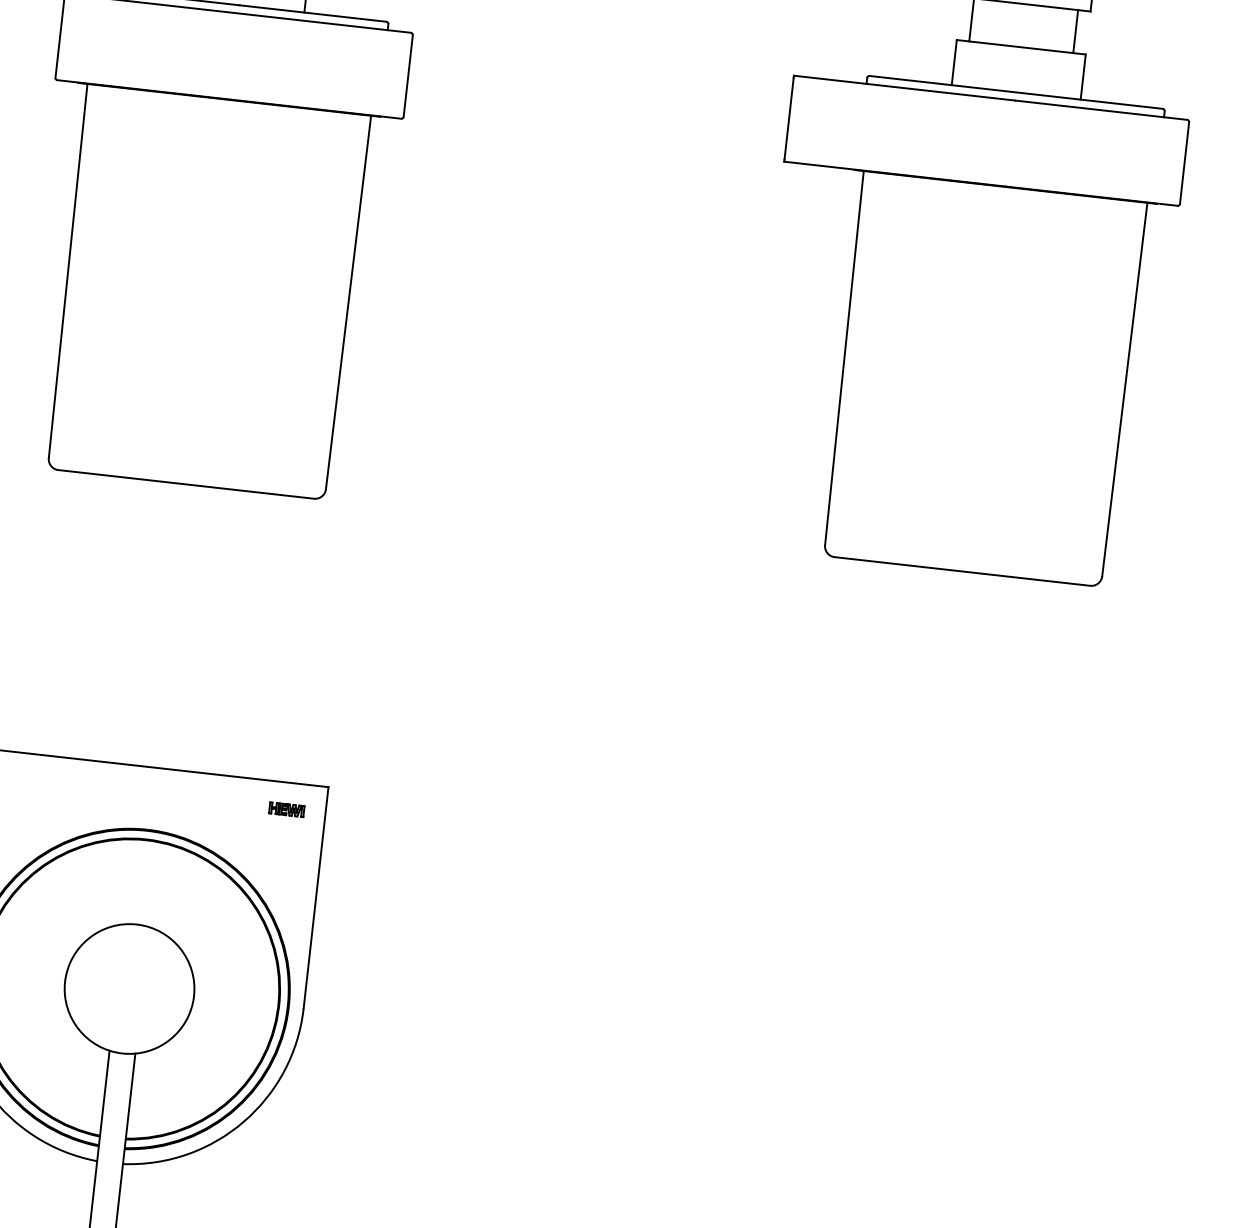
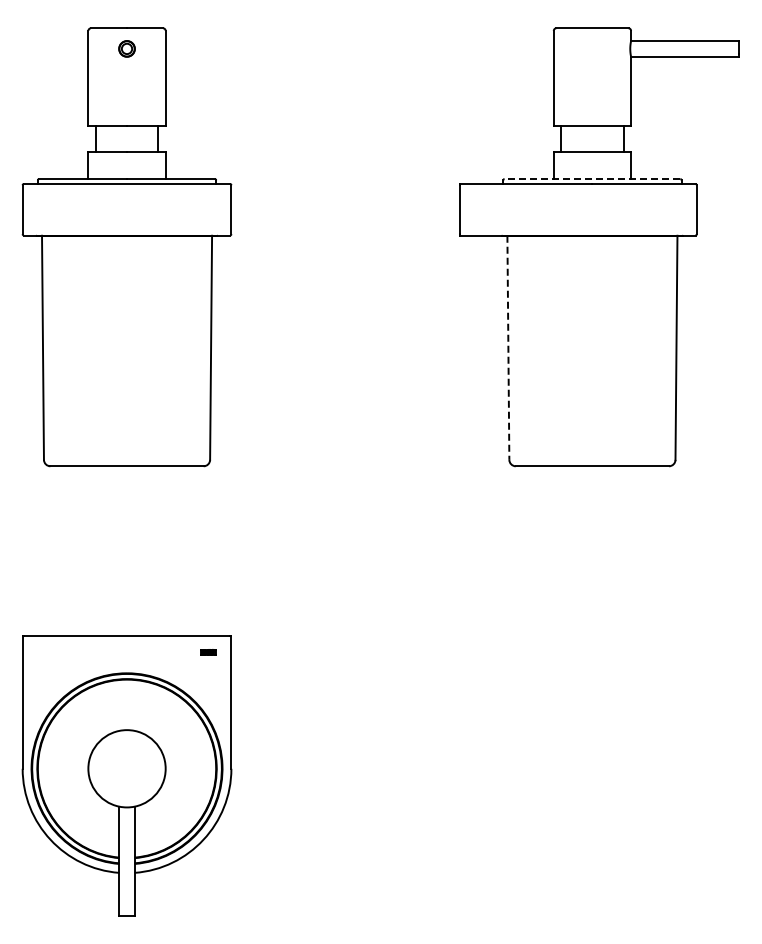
line: (1016, 93) -> (592, 179), solid -> dashed
line: (844, 359) -> (508, 348), solid -> dashed
part: (287, 810) -> (208, 652), size x0.7

